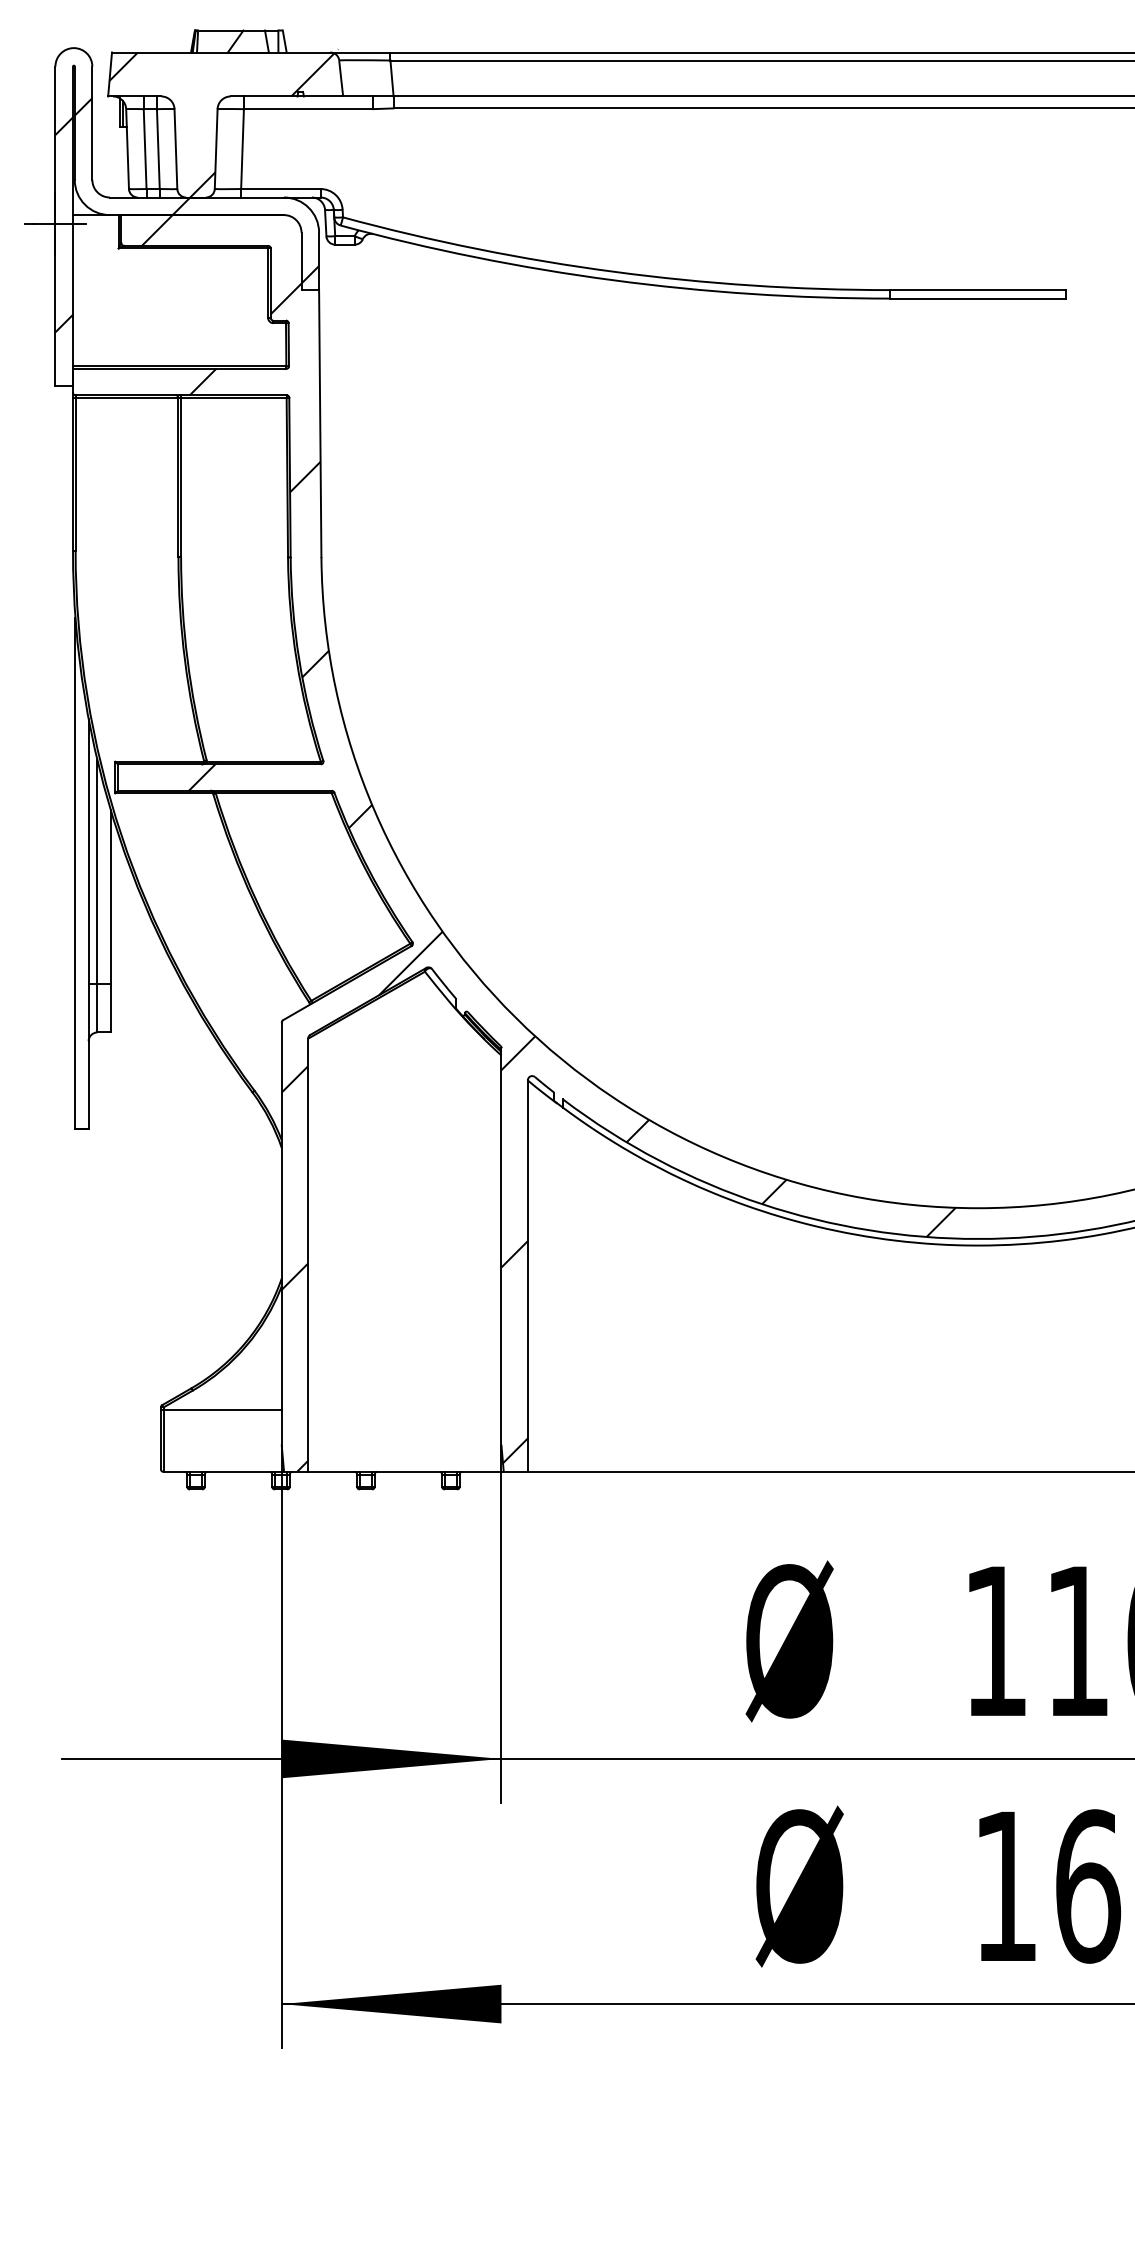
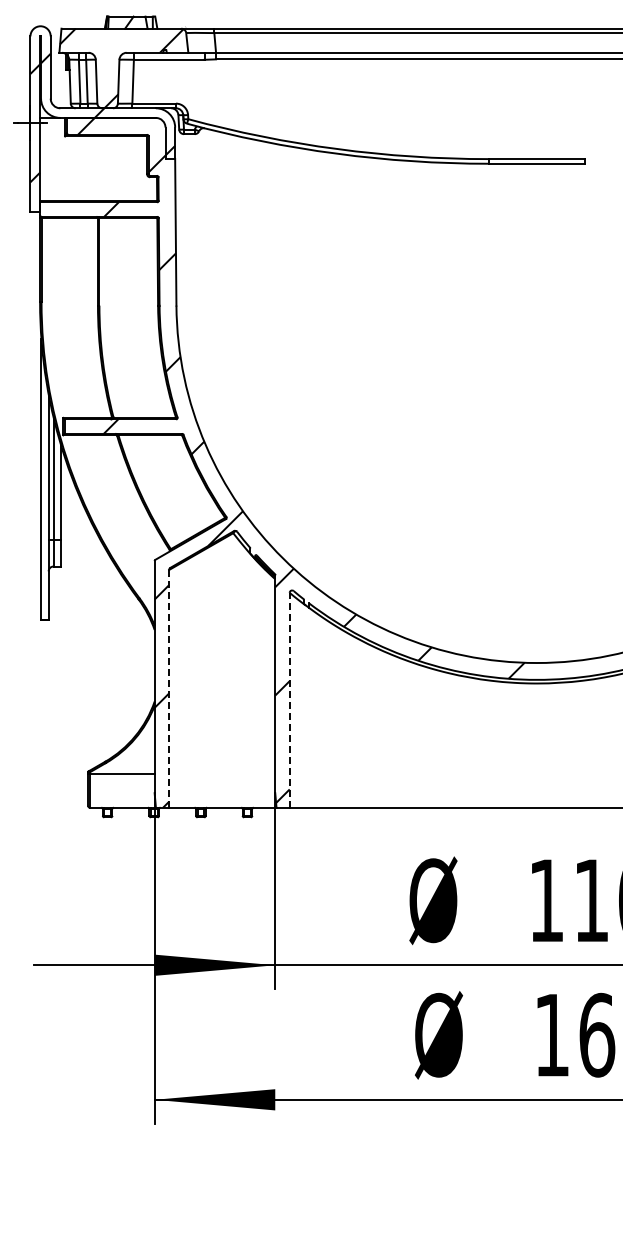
line: (308, 1254) -> (169, 688), solid -> dashed
line: (527, 1274) -> (289, 699), solid -> dashed

